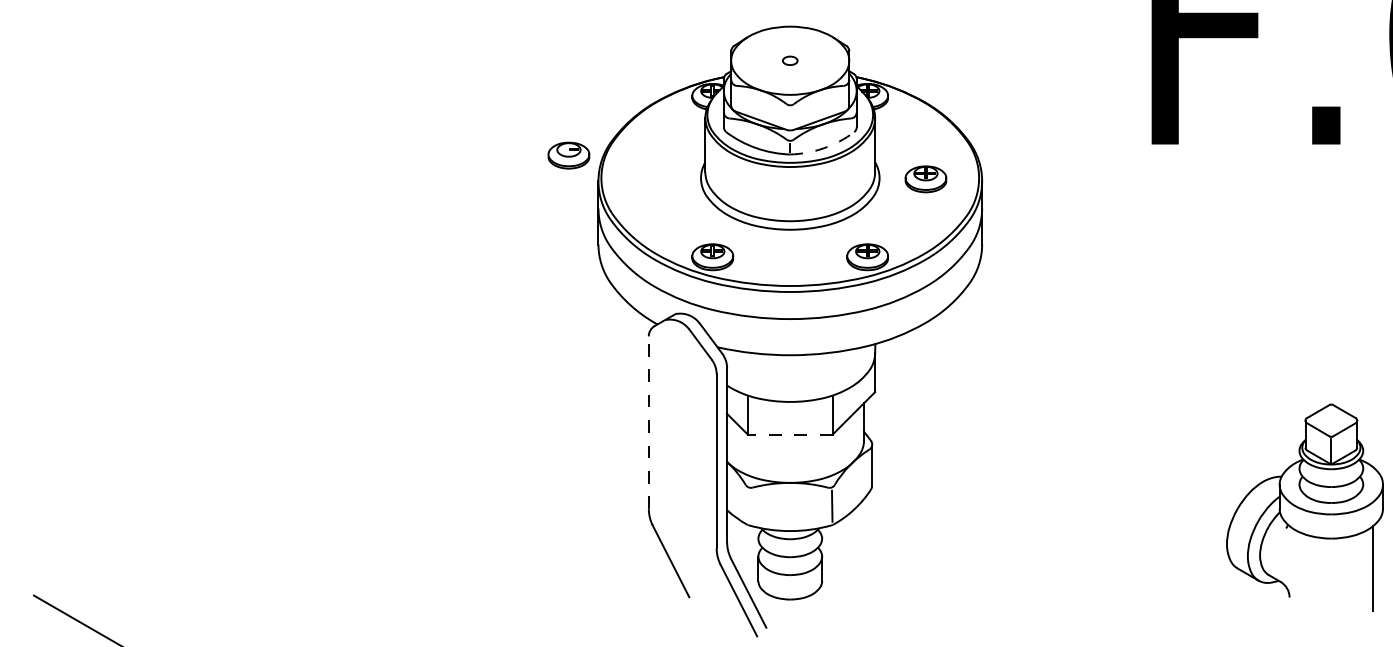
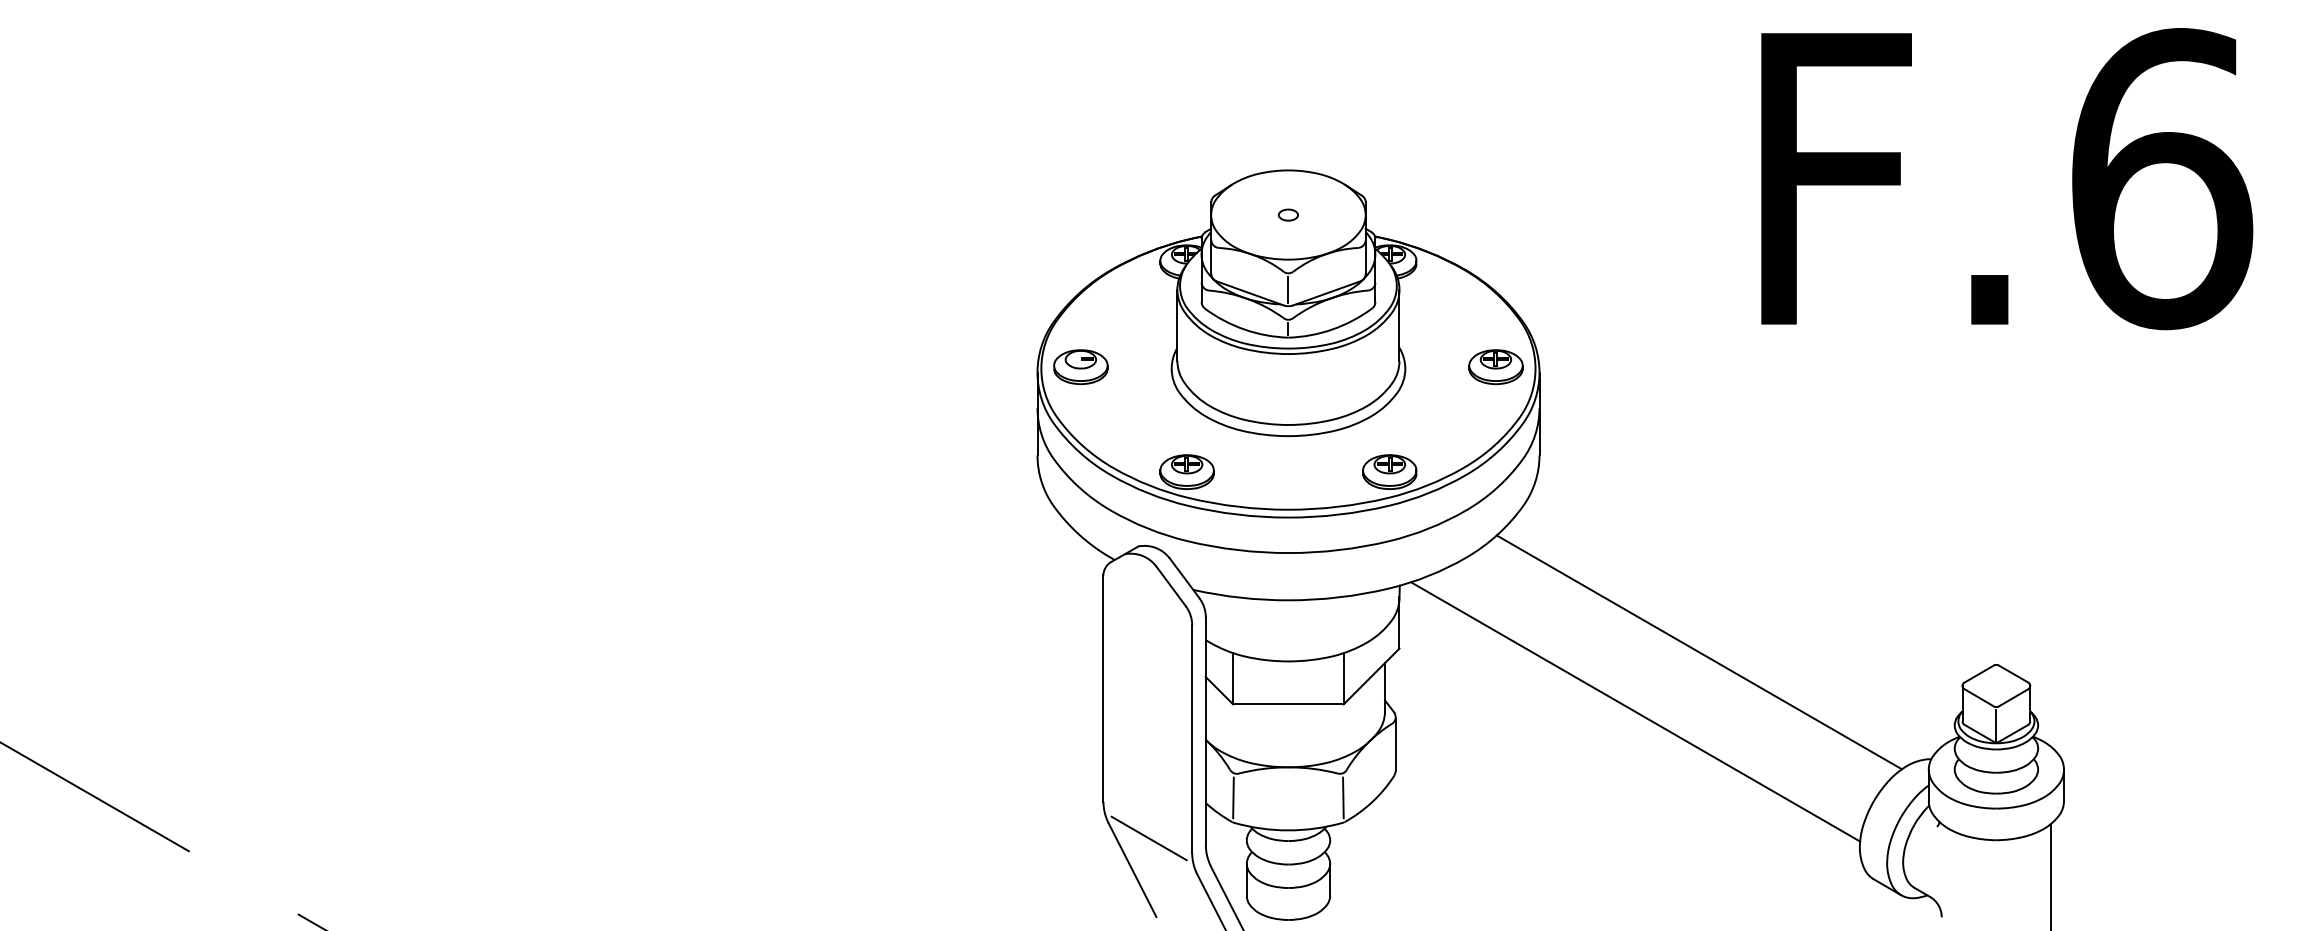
line: (790, 117) -> (1288, 289), added
arc: (823, 148) -> (1332, 329), dashed -> solid
part: (568, 155) -> (1080, 367), moved
part: (925, 179) -> (1495, 367), moved
line: (1103, 395) -> (1698, 652), added
line: (648, 422) -> (1103, 688), dashed -> solid
line: (789, 434) -> (1287, 704), dashed -> solid
line: (1055, 440) -> (1635, 711), added
line: (748, 505) -> (1233, 797), added
line: (683, 537) -> (1148, 838), added

